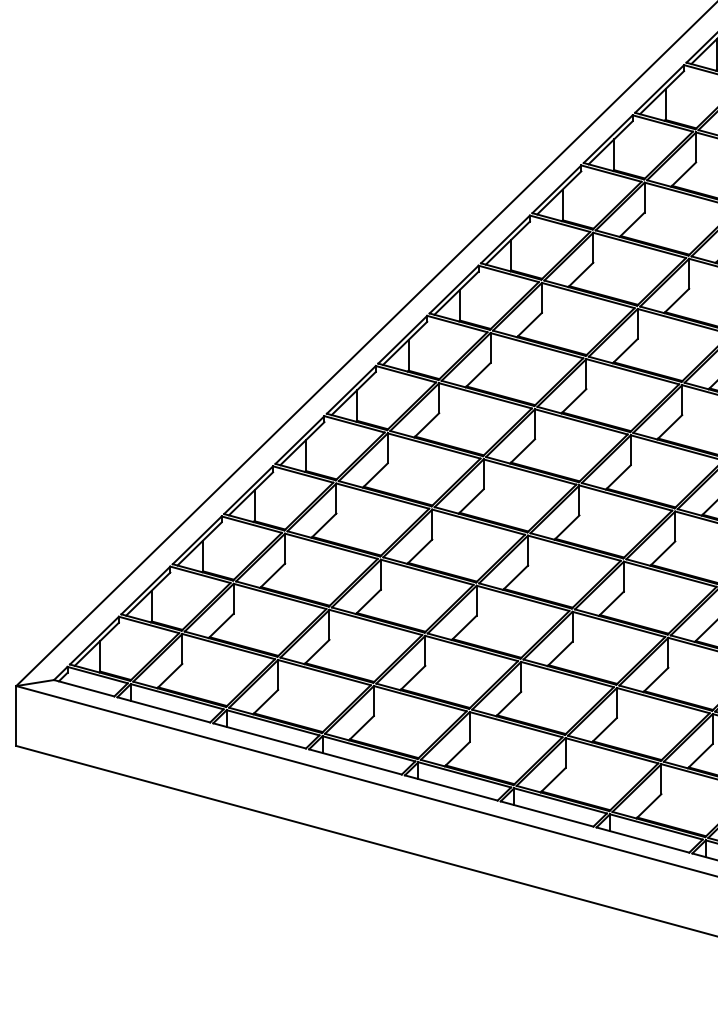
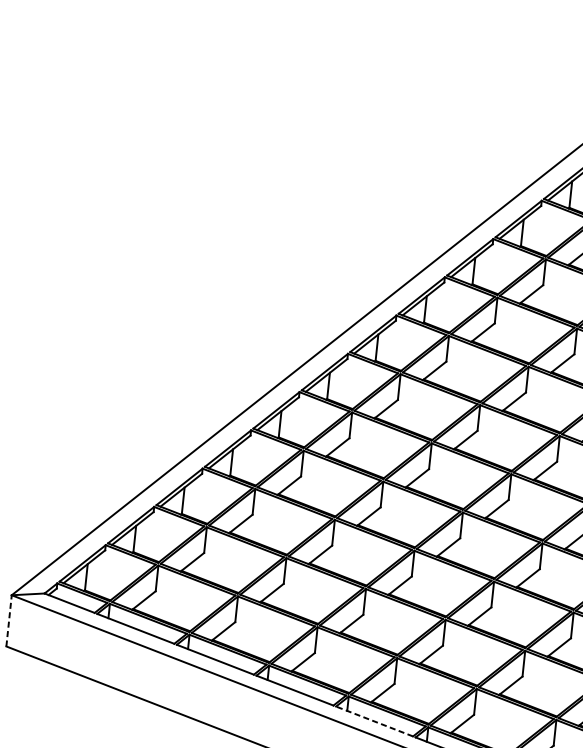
line: (16, 716) -> (9, 621), solid -> dashed
line: (450, 787) -> (373, 721), solid -> dashed

